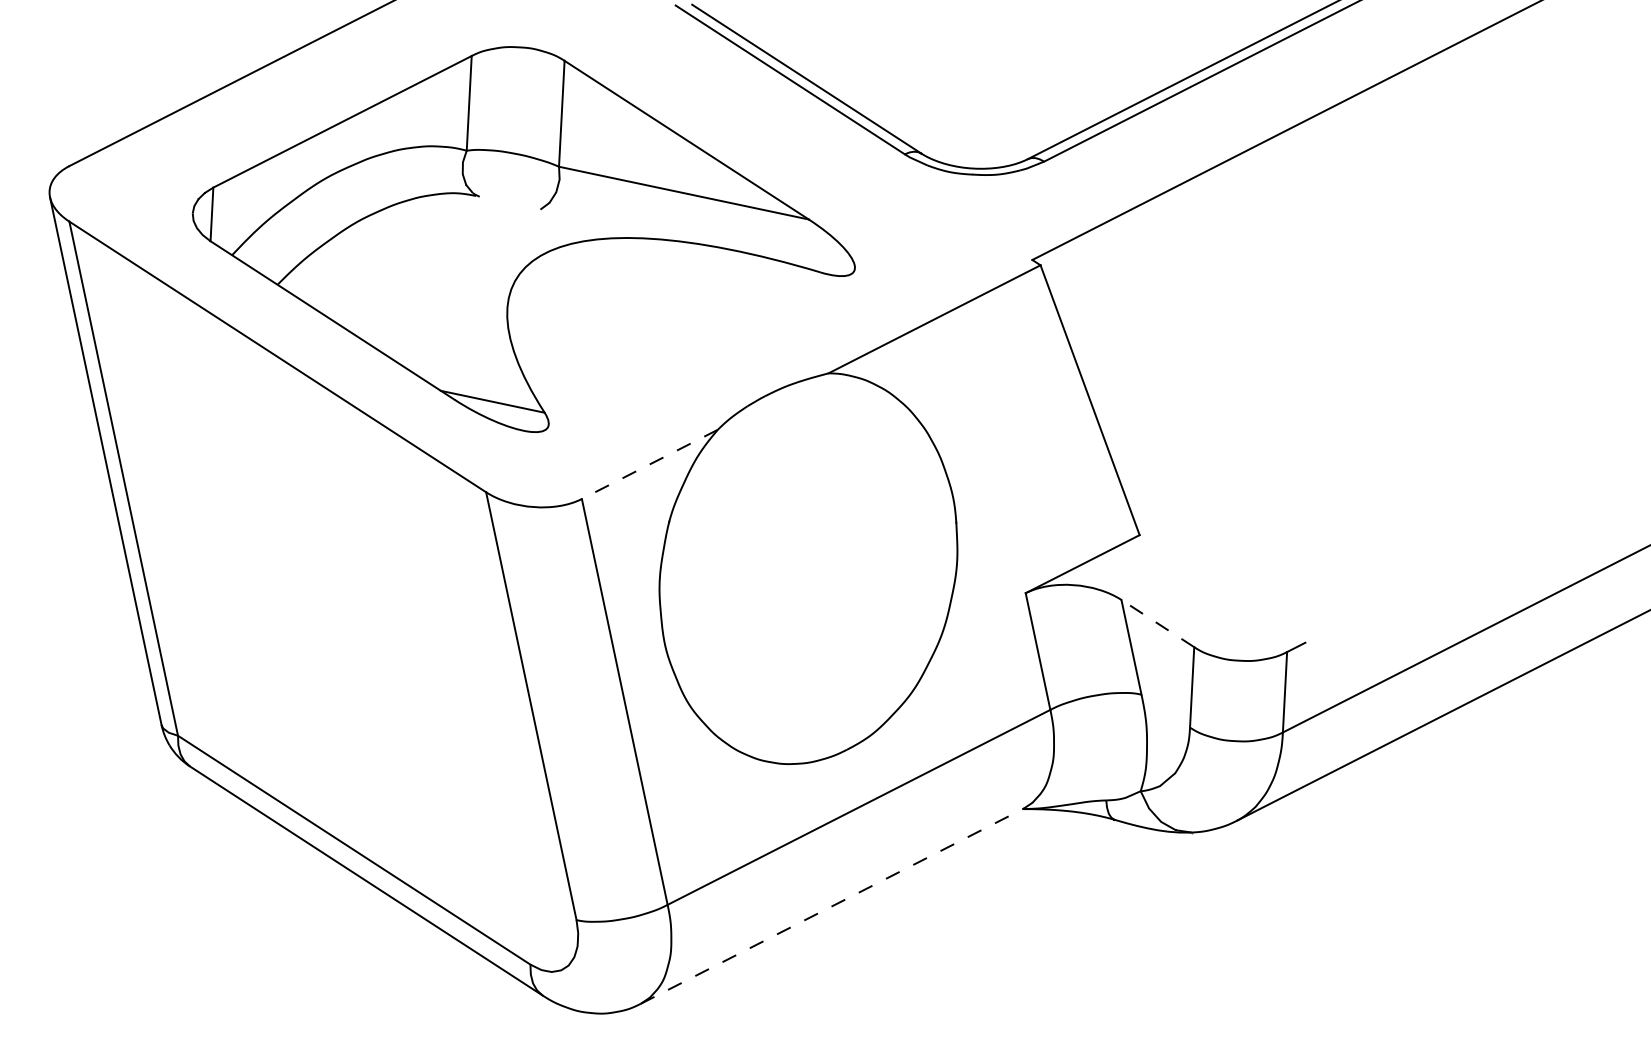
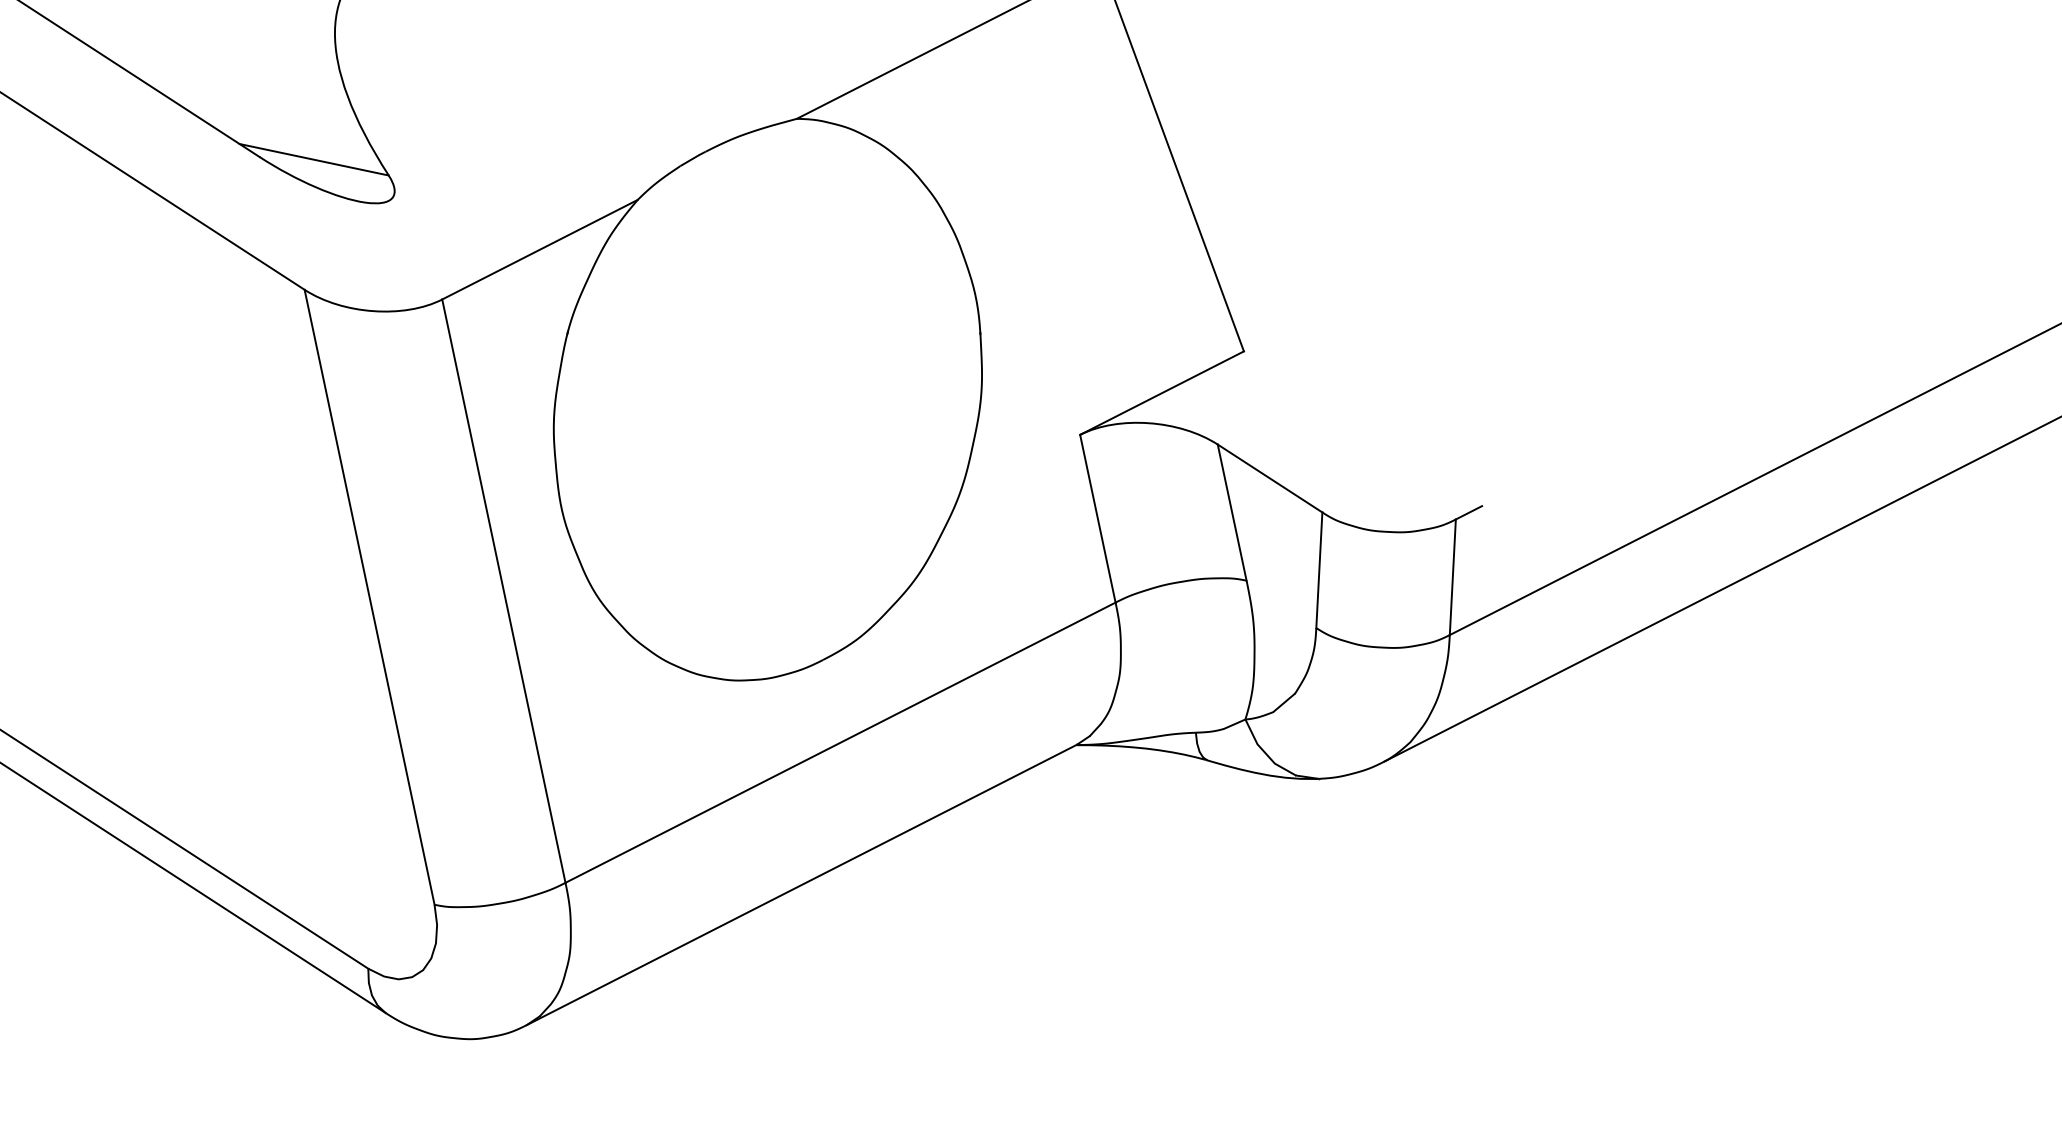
line: (649, 464) -> (539, 249), dashed -> solid
line: (1157, 623) -> (1269, 478), dashed -> solid
line: (832, 906) -> (802, 885), dashed -> solid

